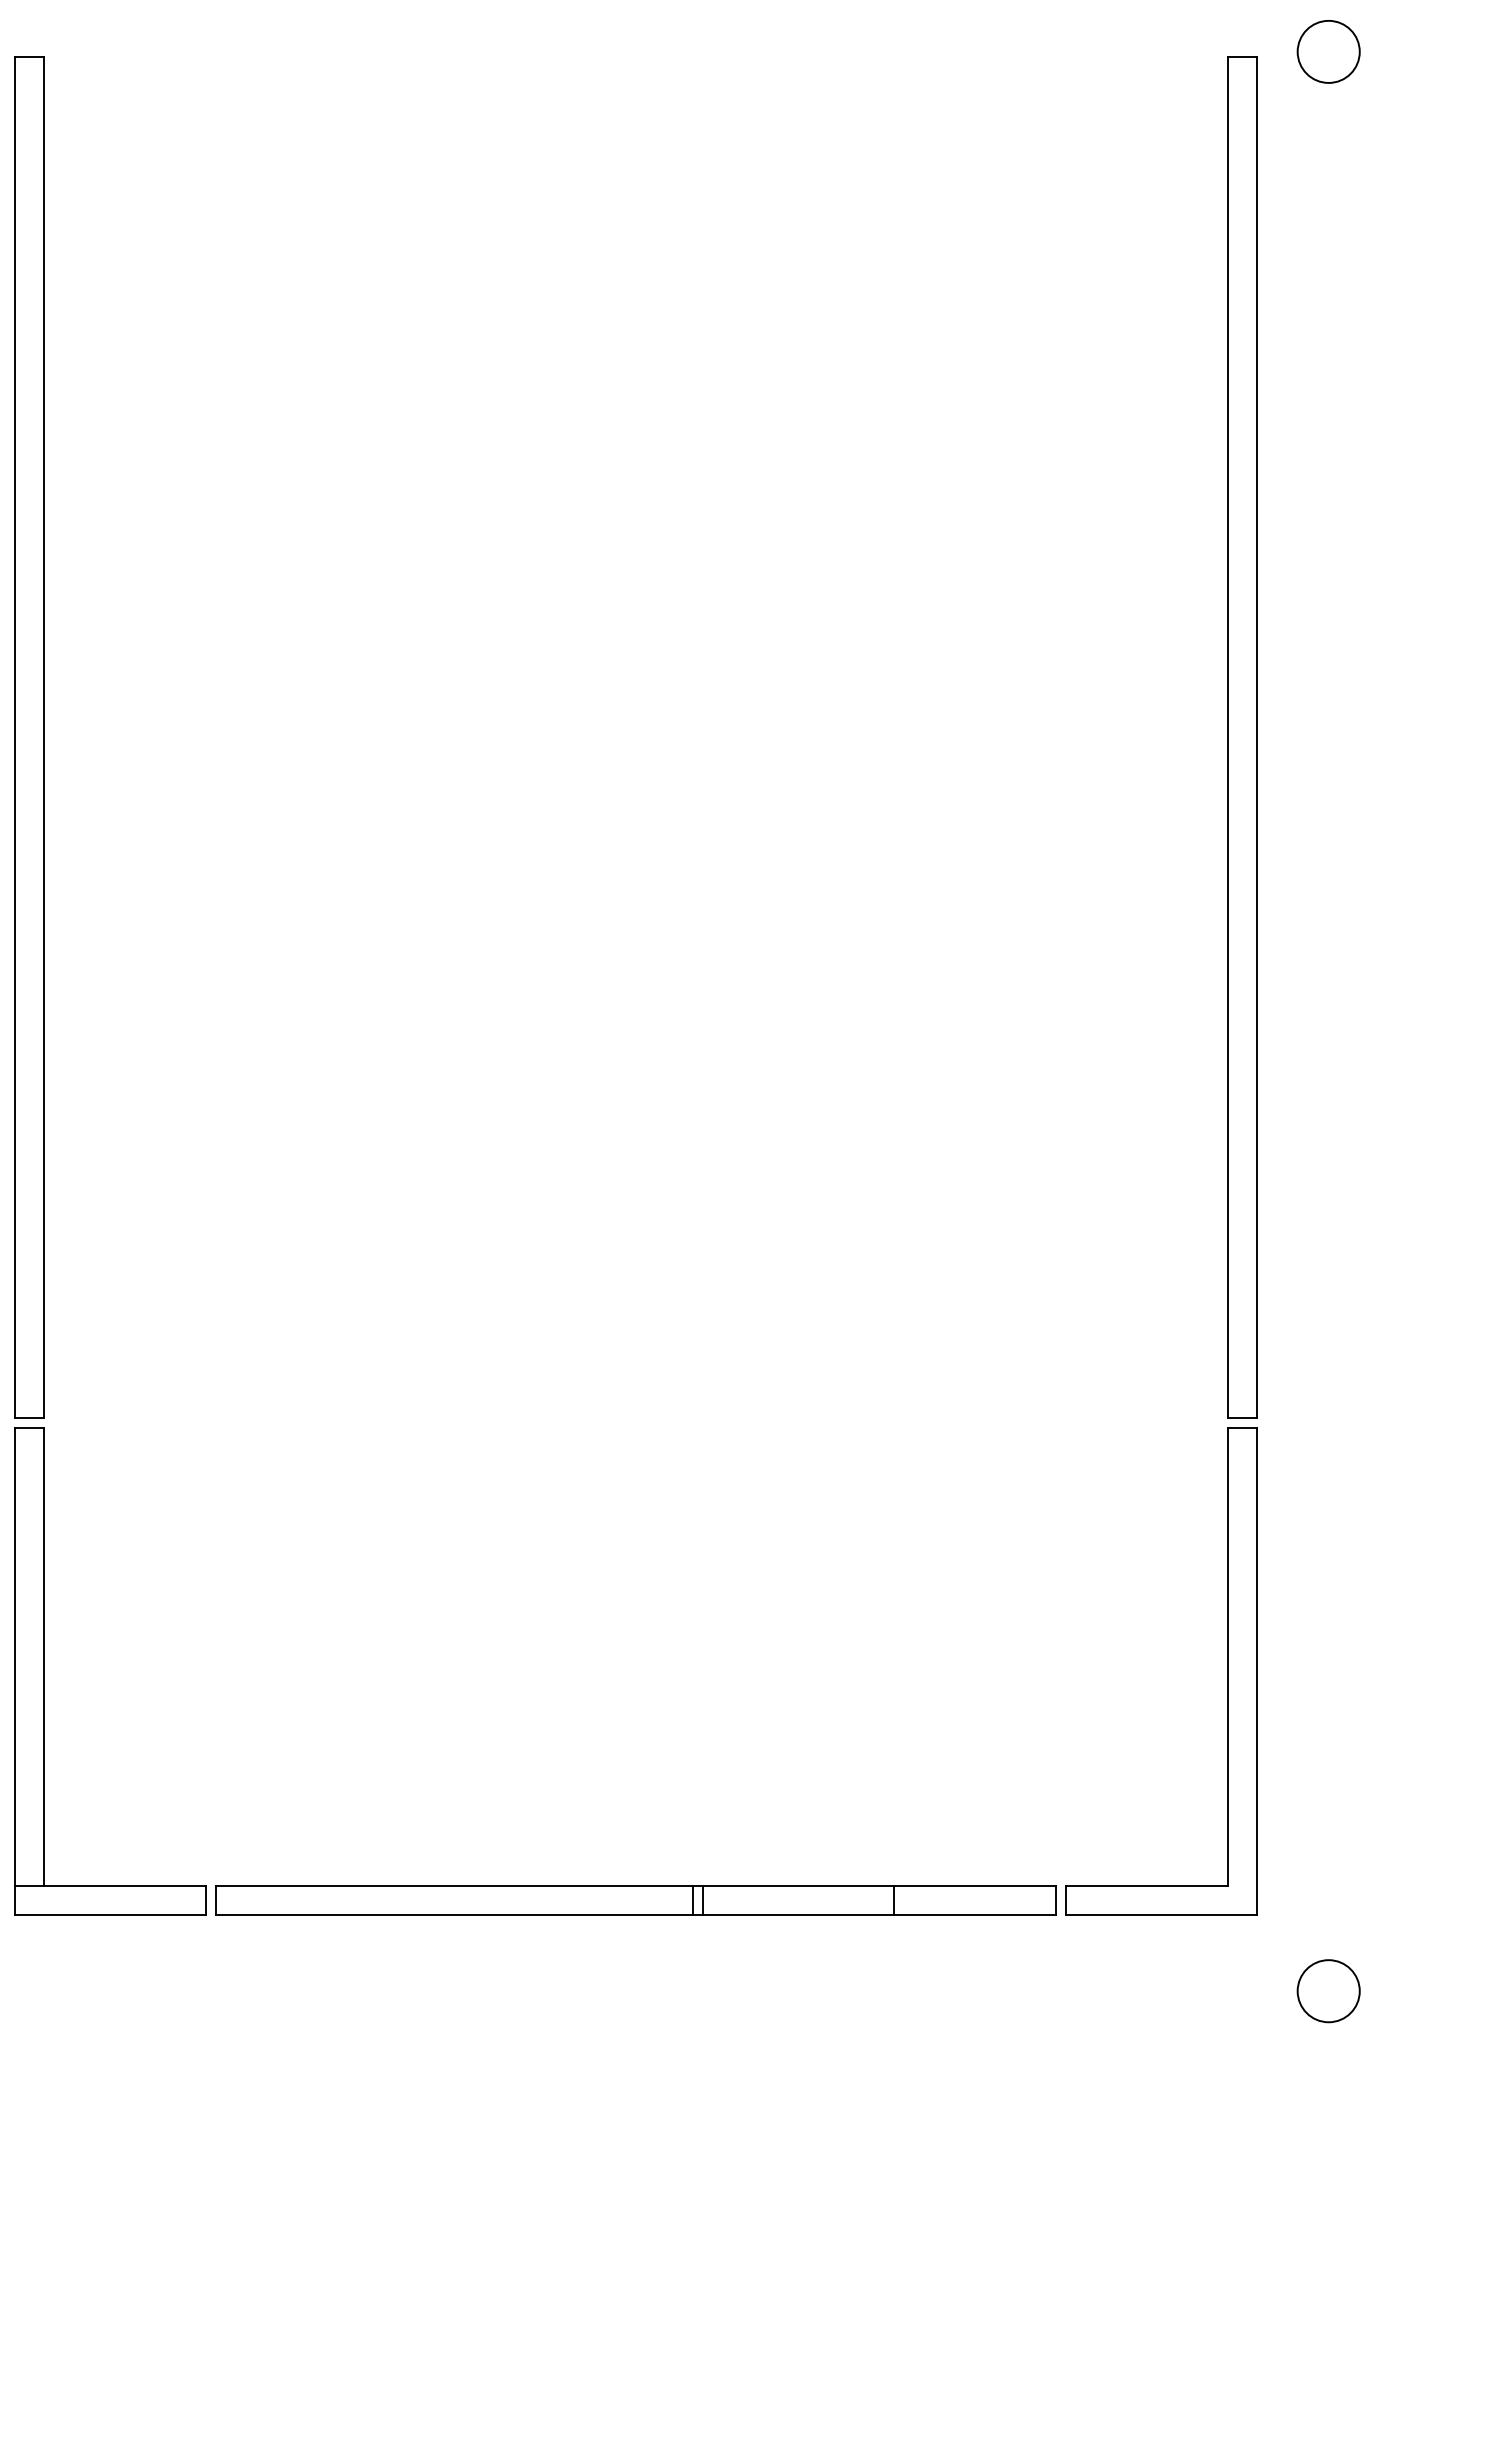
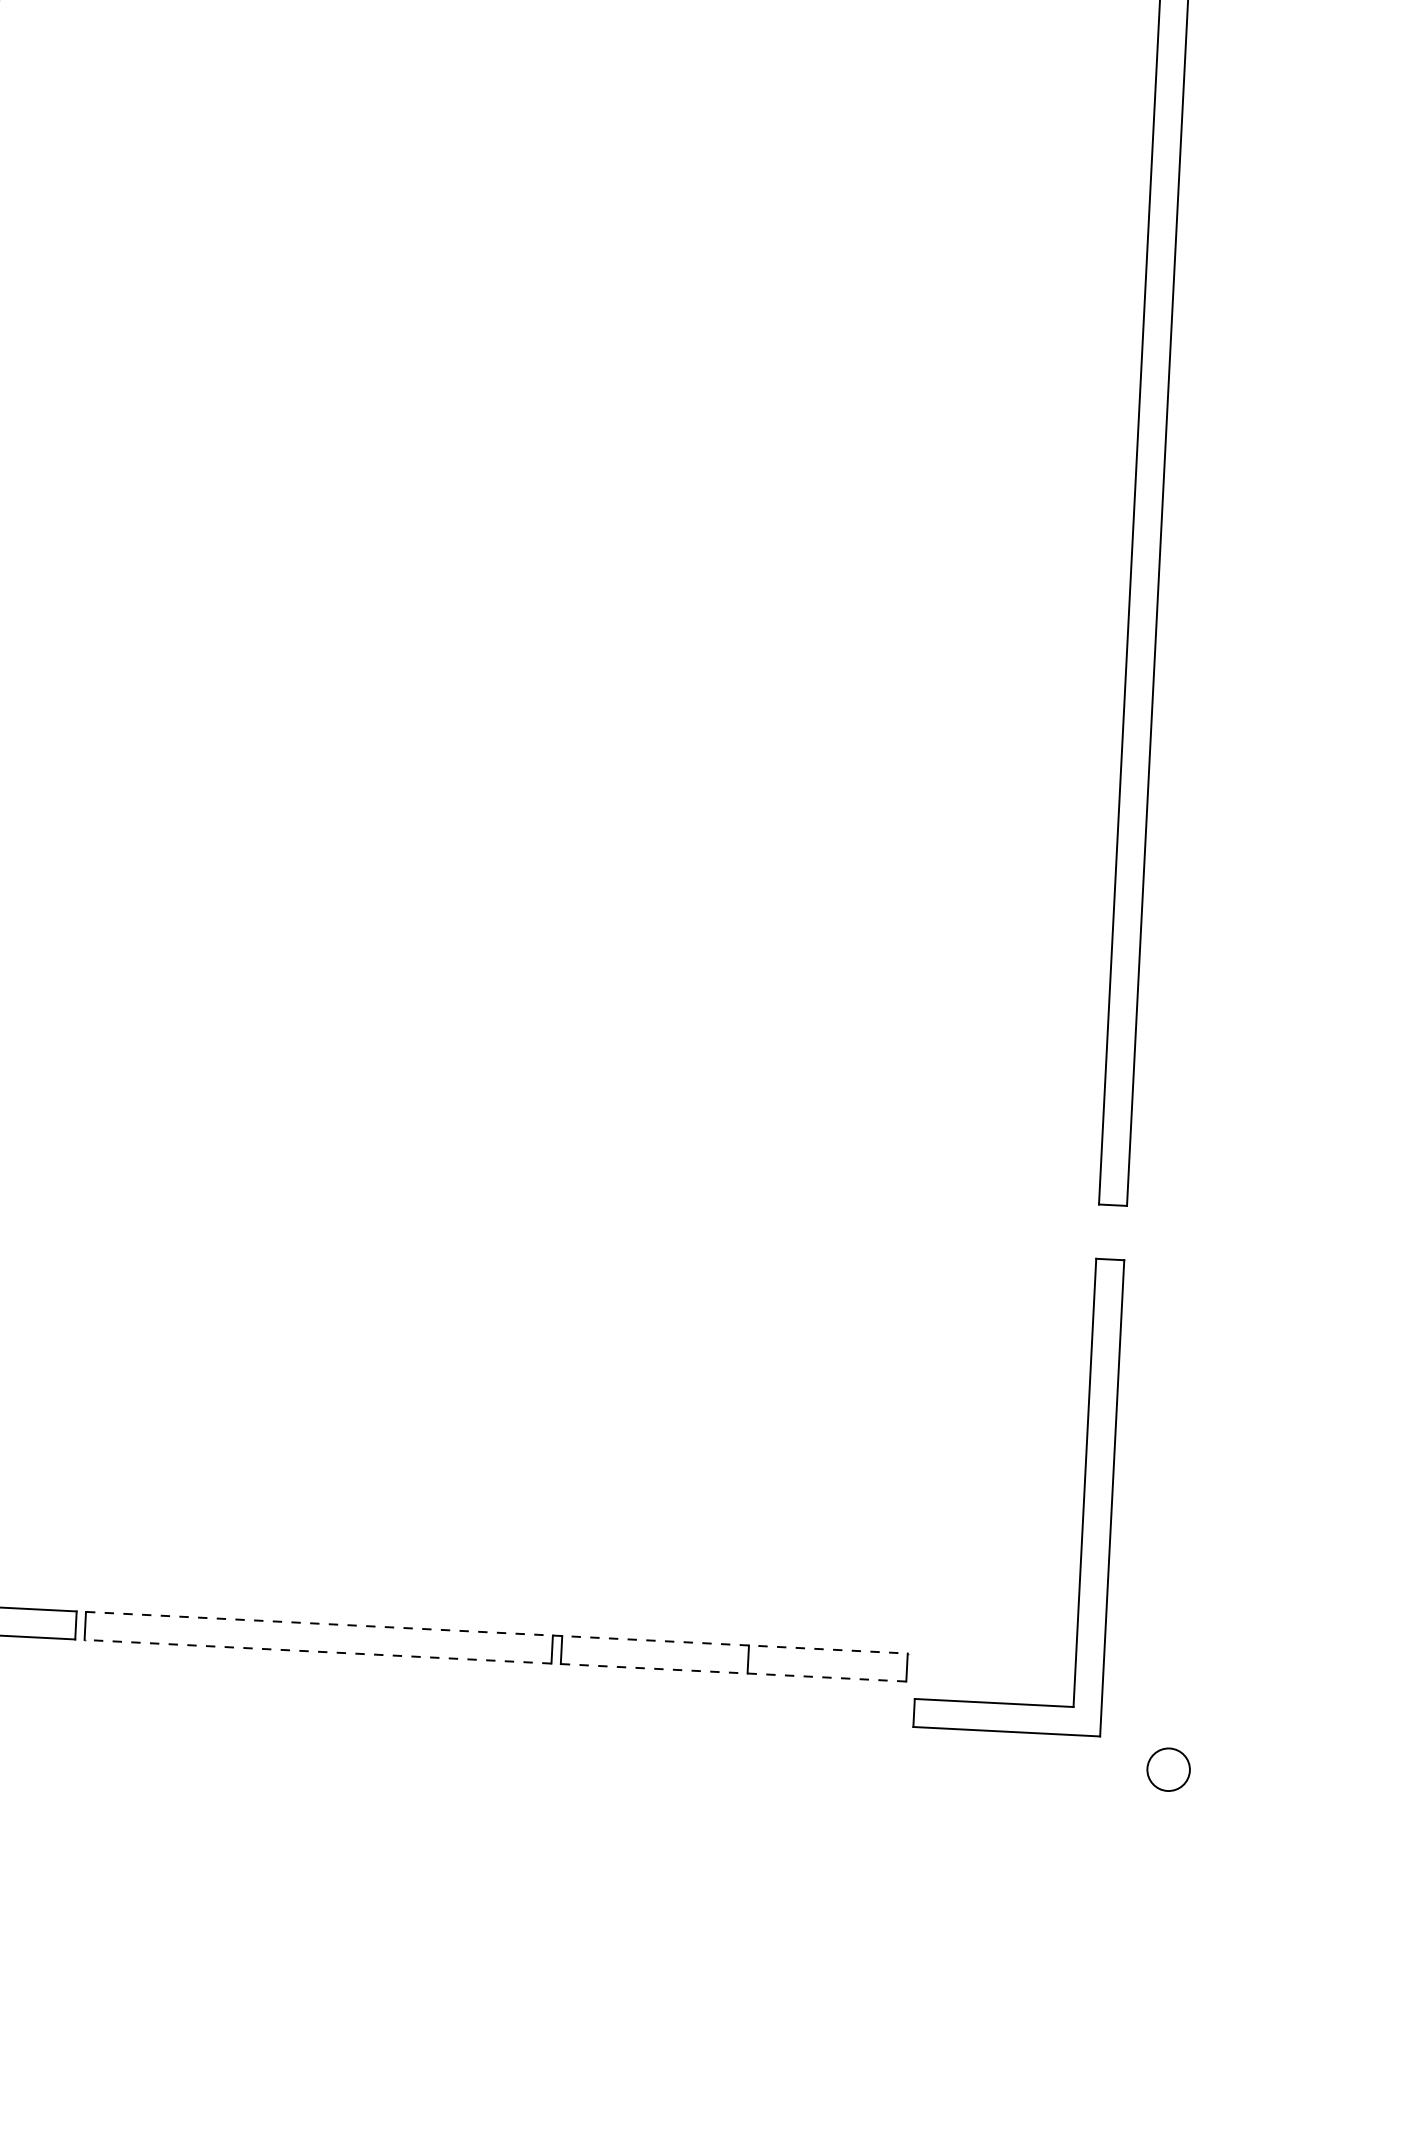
part: (1227, 1671) -> (1083, 1497), moved
line: (636, 1886) -> (497, 1633), solid -> dashed
line: (635, 1914) -> (494, 1660), solid -> dashed
circle: (1328, 1991) -> (1168, 1770), size x0.7

